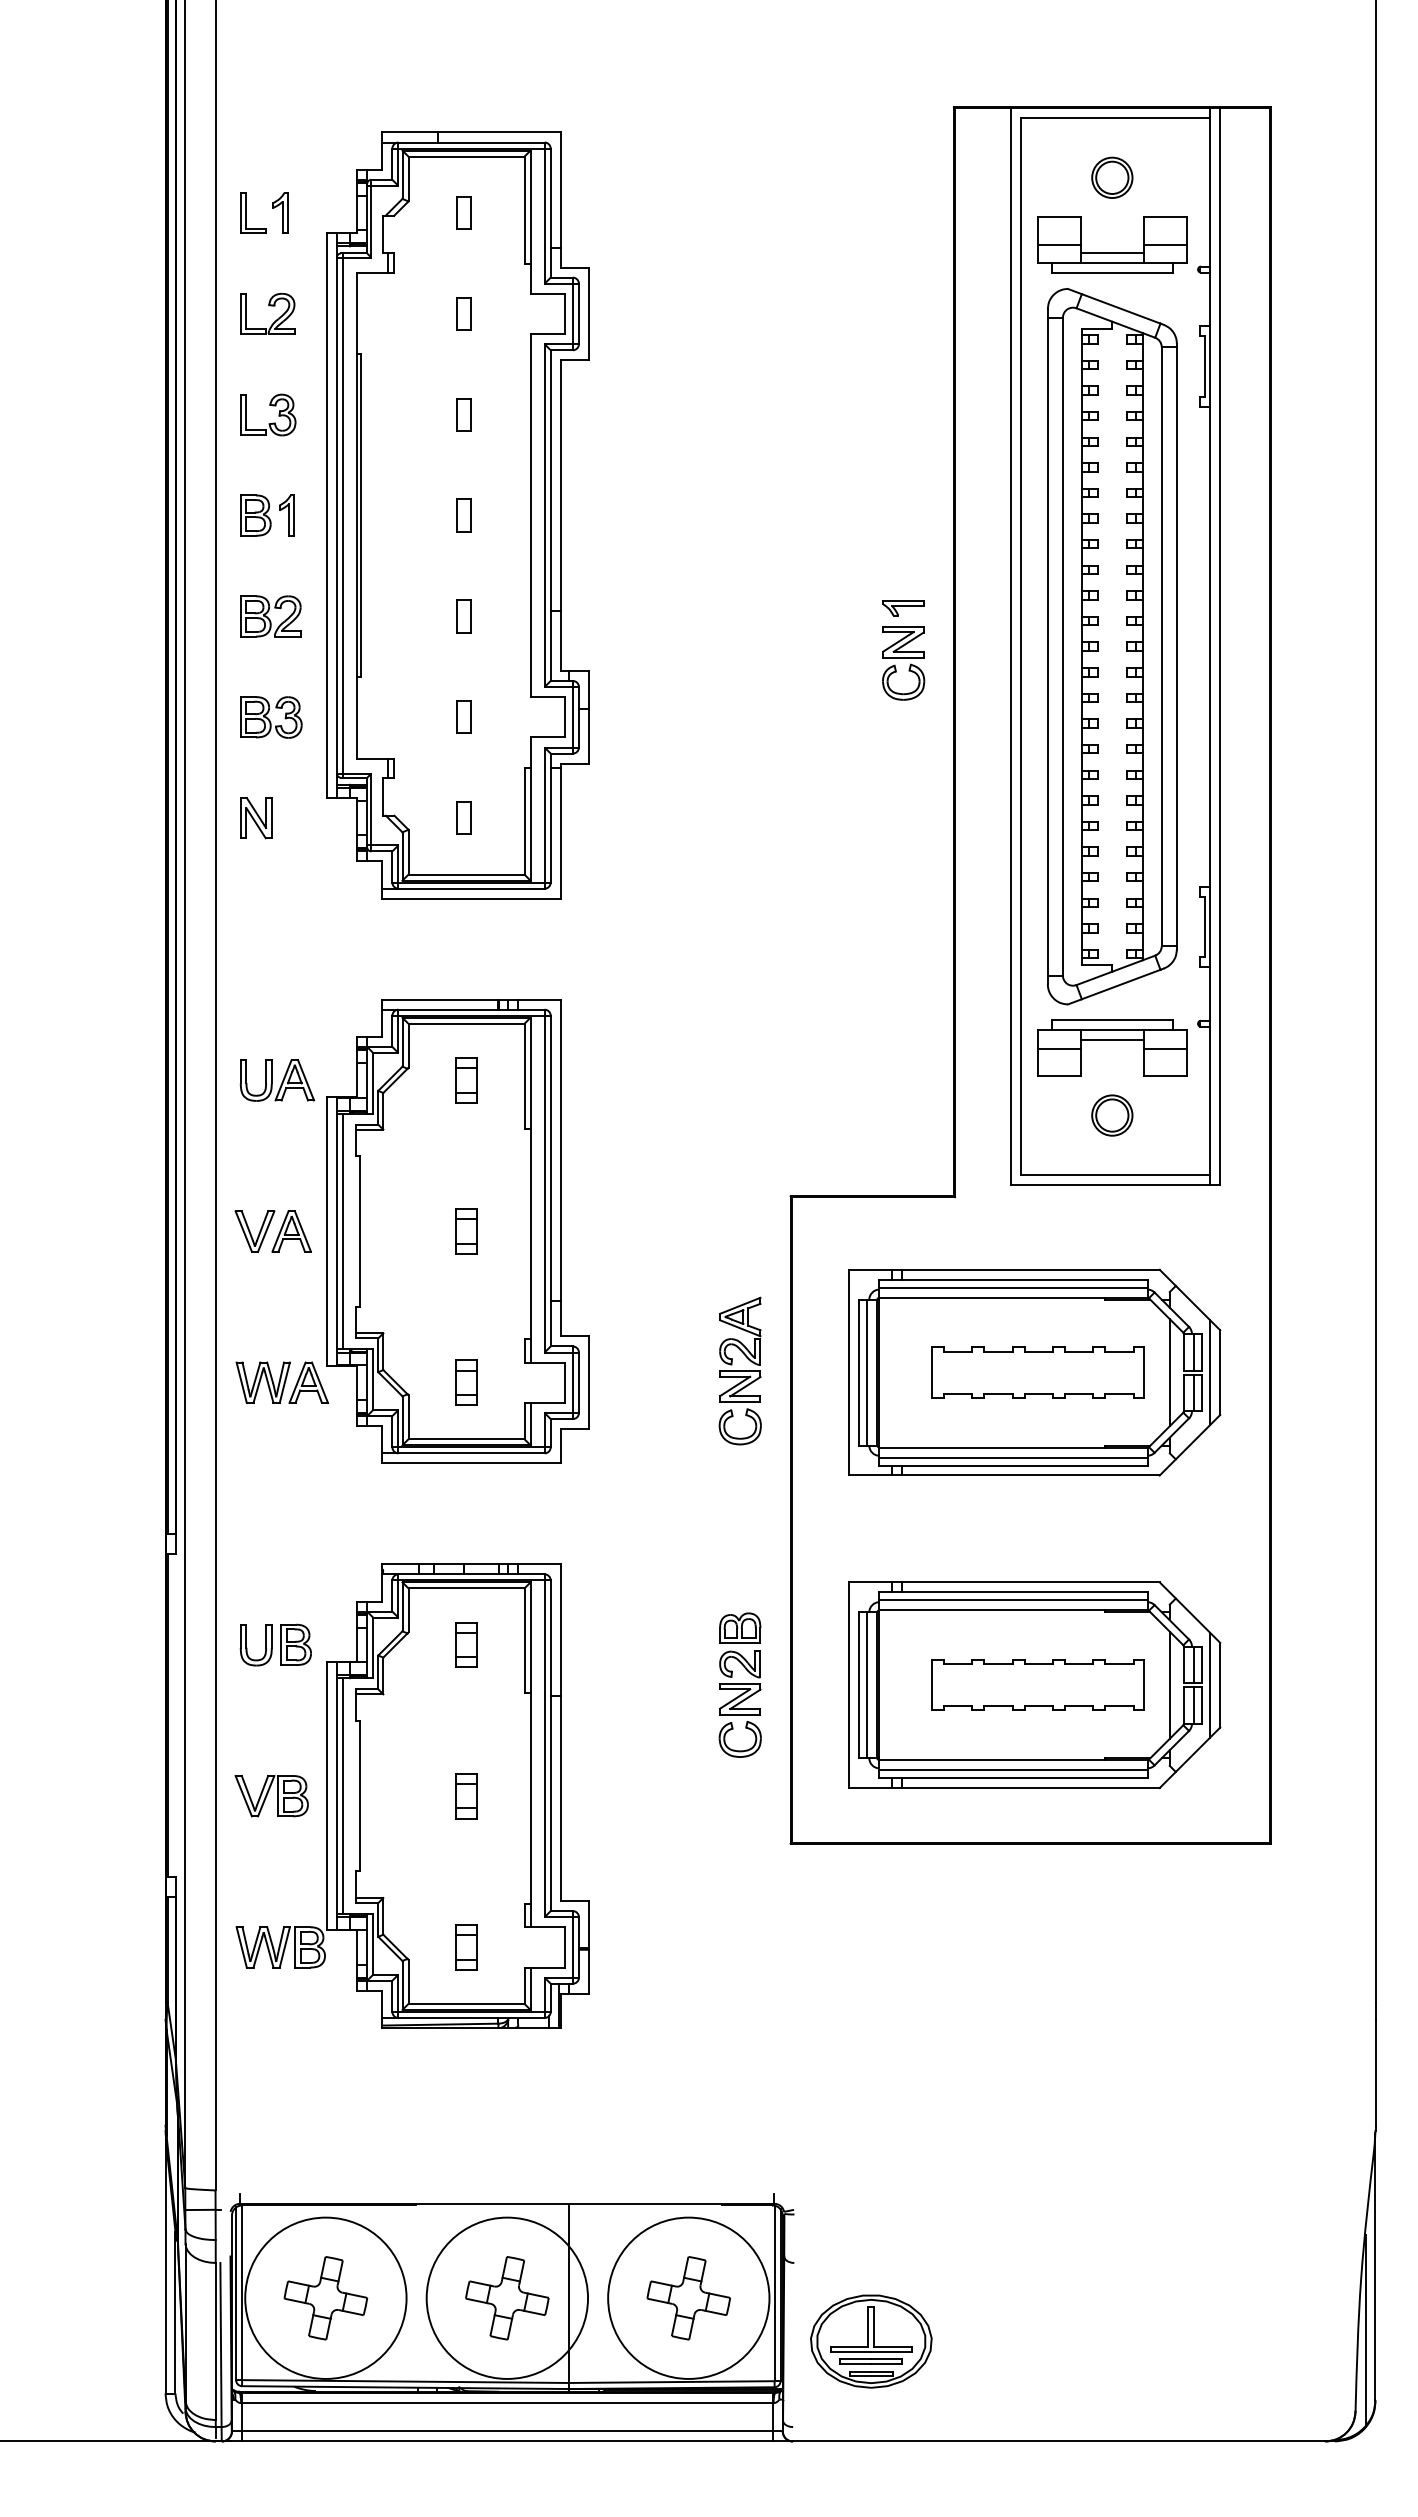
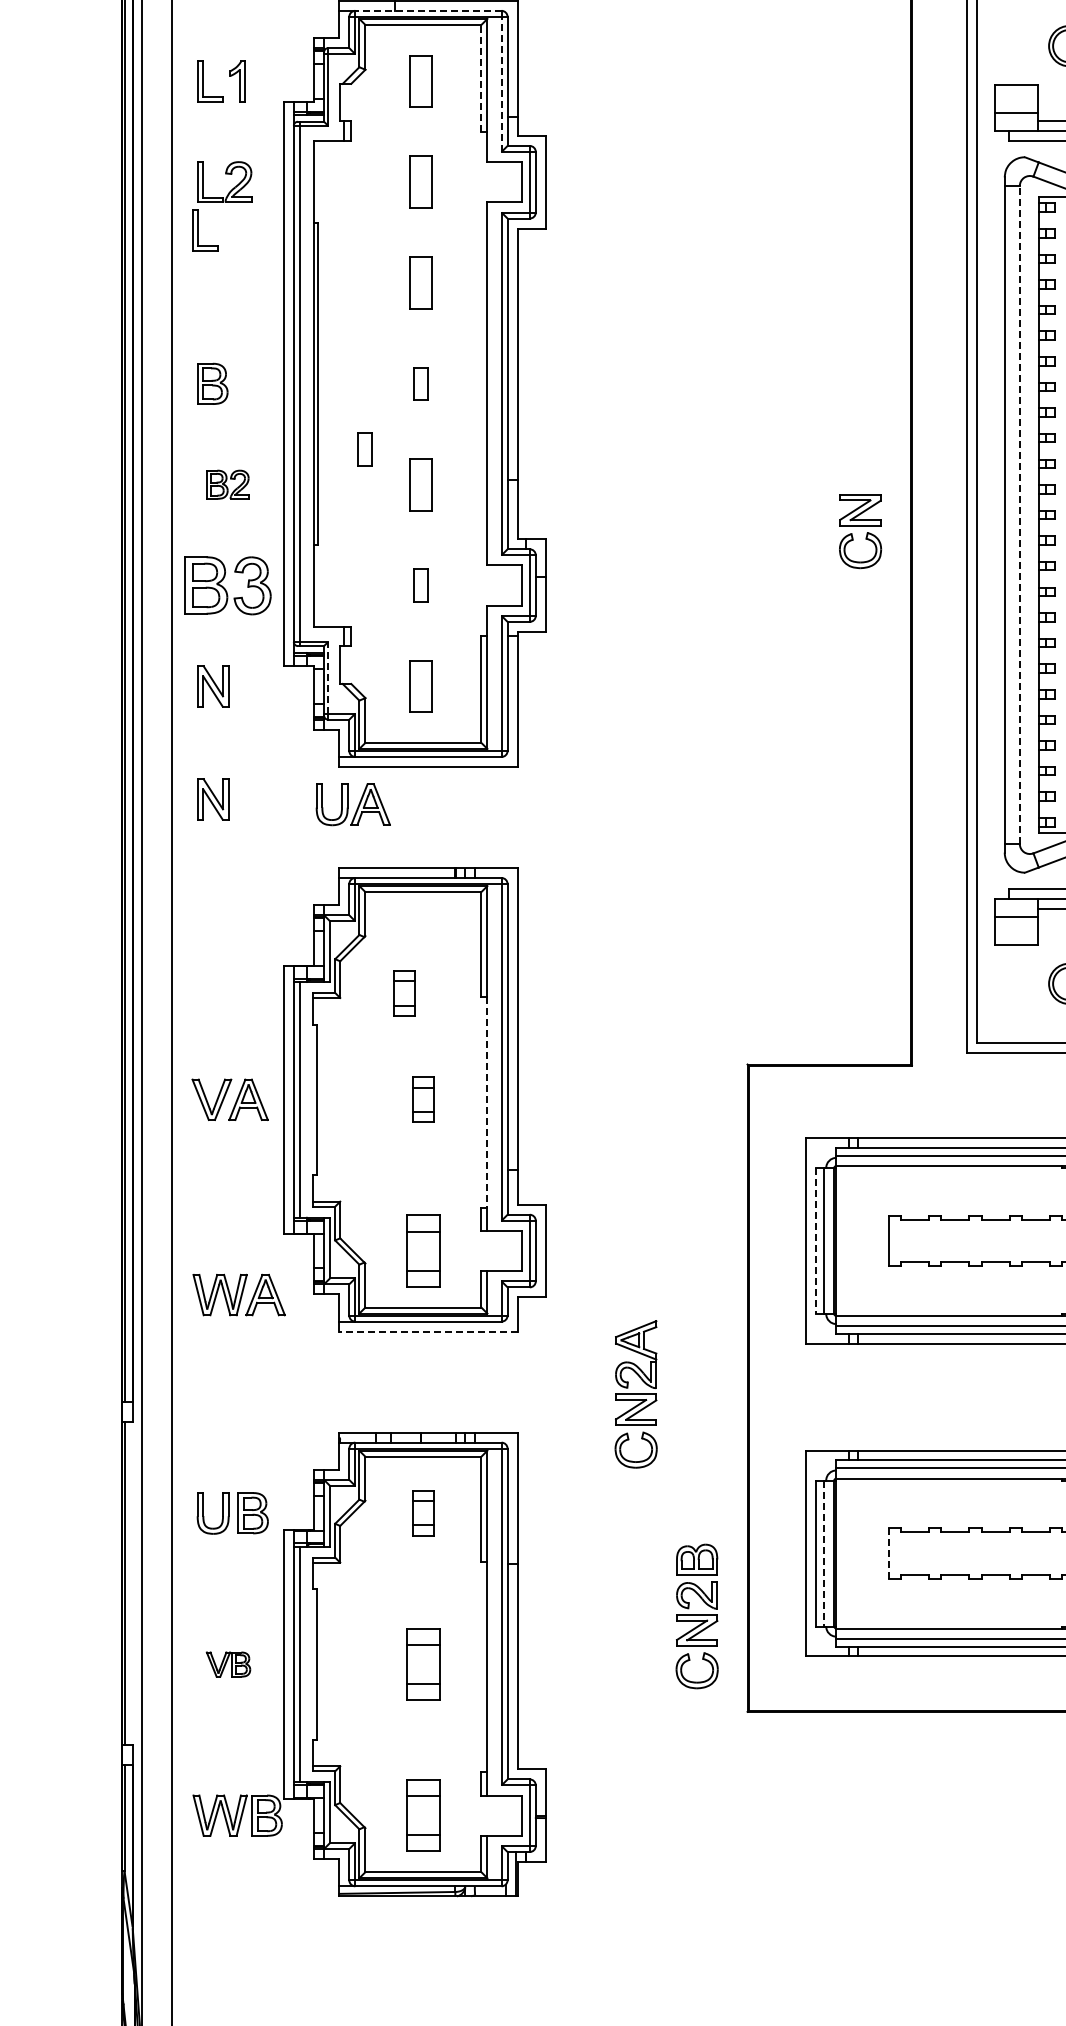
line: (471, 142) -> (428, 10), solid -> dashed
line: (524, 209) -> (481, 77), solid -> dashed
part: (463, 212) -> (420, 80), size x1.6
line: (544, 216) -> (501, 84), solid -> dashed
part: (463, 313) -> (420, 181), size x1.6
part: (241, 361) -> (198, 229), added
part: (272, 406) -> (229, 274), removed
part: (463, 414) -> (420, 282), size x1.6
part: (286, 515) -> (243, 383), removed
part: (407, 580) -> (364, 448), added
part: (903, 608) -> (860, 476), removed
part: (270, 616) -> (227, 484), size x0.7
part: (463, 616) -> (420, 484), size x1.6
line: (1062, 646) -> (1019, 514), solid -> dashed
part: (271, 717) -> (228, 585), size x1.4
line: (371, 809) -> (328, 677), solid -> dashed
part: (463, 817) -> (420, 685), size x1.6
part: (256, 931) -> (213, 799), added
part: (276, 1080) -> (352, 804), moved
part: (466, 1080) -> (404, 993), moved
line: (530, 1234) -> (487, 1102), solid -> dashed
part: (739, 1370) -> (635, 1393), moved
line: (859, 1373) -> (816, 1241), solid -> dashed
part: (281, 1382) -> (238, 1294), moved
part: (466, 1382) -> (423, 1250), size x1.6
line: (471, 1463) -> (428, 1331), solid -> dashed
part: (739, 1684) -> (696, 1615), moved
line: (931, 1684) -> (888, 1552), solid -> dashed
line: (867, 1685) -> (824, 1553), solid -> dashed
part: (271, 1796) -> (228, 1664), size x0.6
part: (466, 1796) -> (423, 1664), size x1.6
part: (466, 1947) -> (423, 1815), size x1.6

